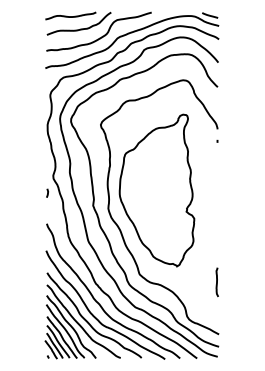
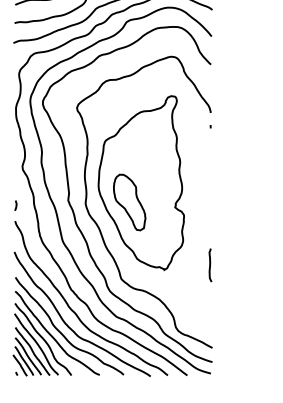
curve: (47, 192) -> (15, 204), moved
part: (146, 207) -> (129, 202), added
line: (216, 282) -> (209, 265), moved

